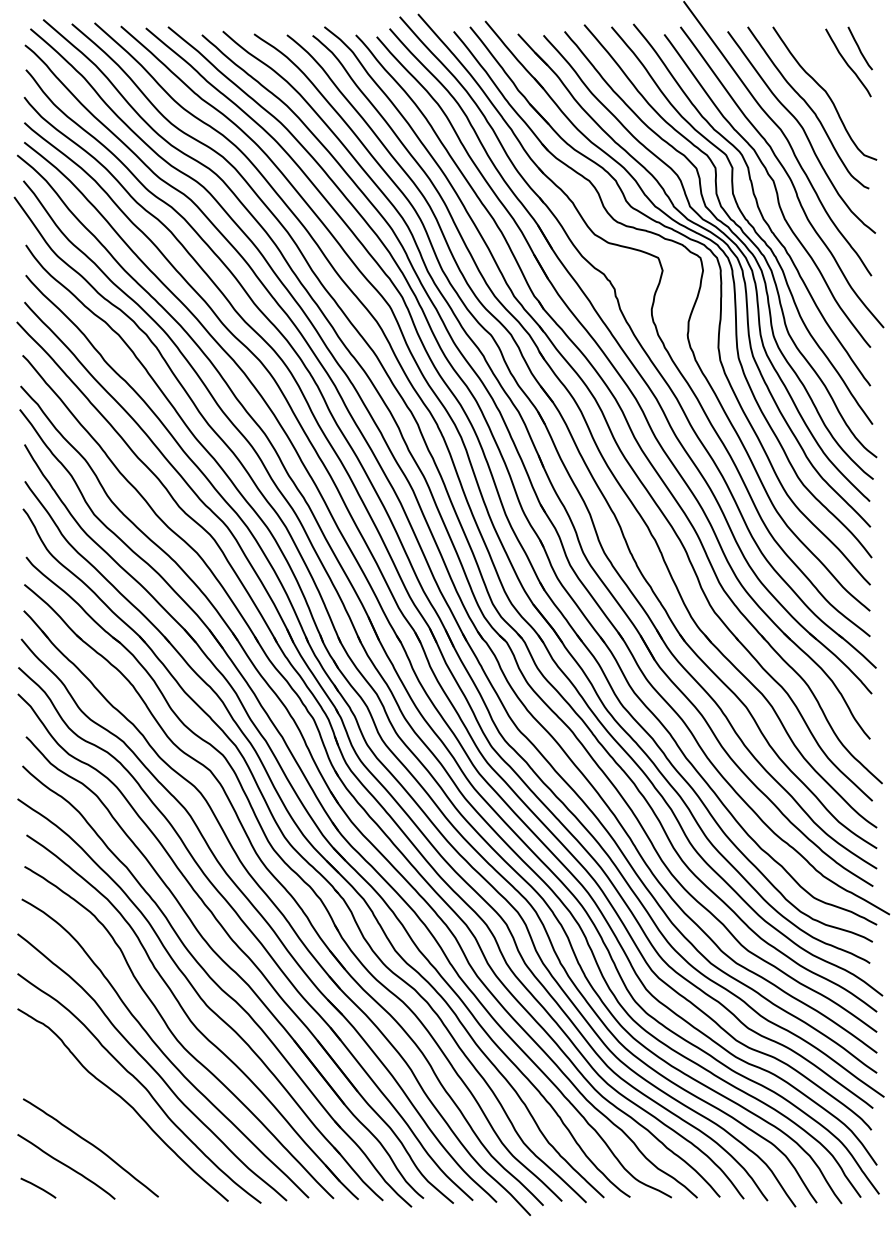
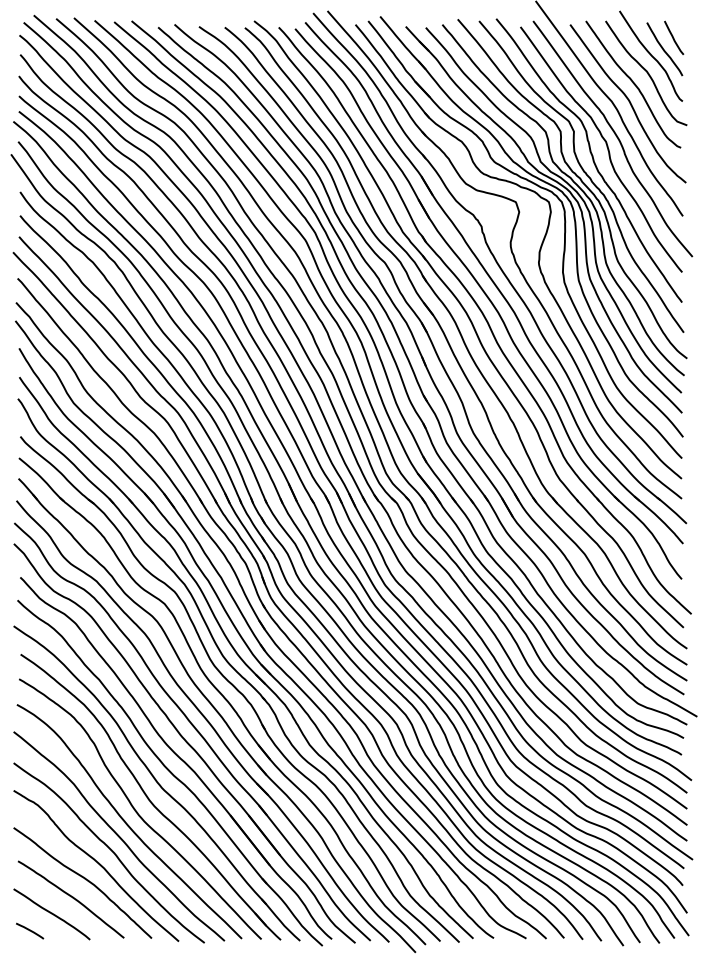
curve: (830, 71) -> (650, 55), added
curve: (108, 1122) -> (84, 879), added

